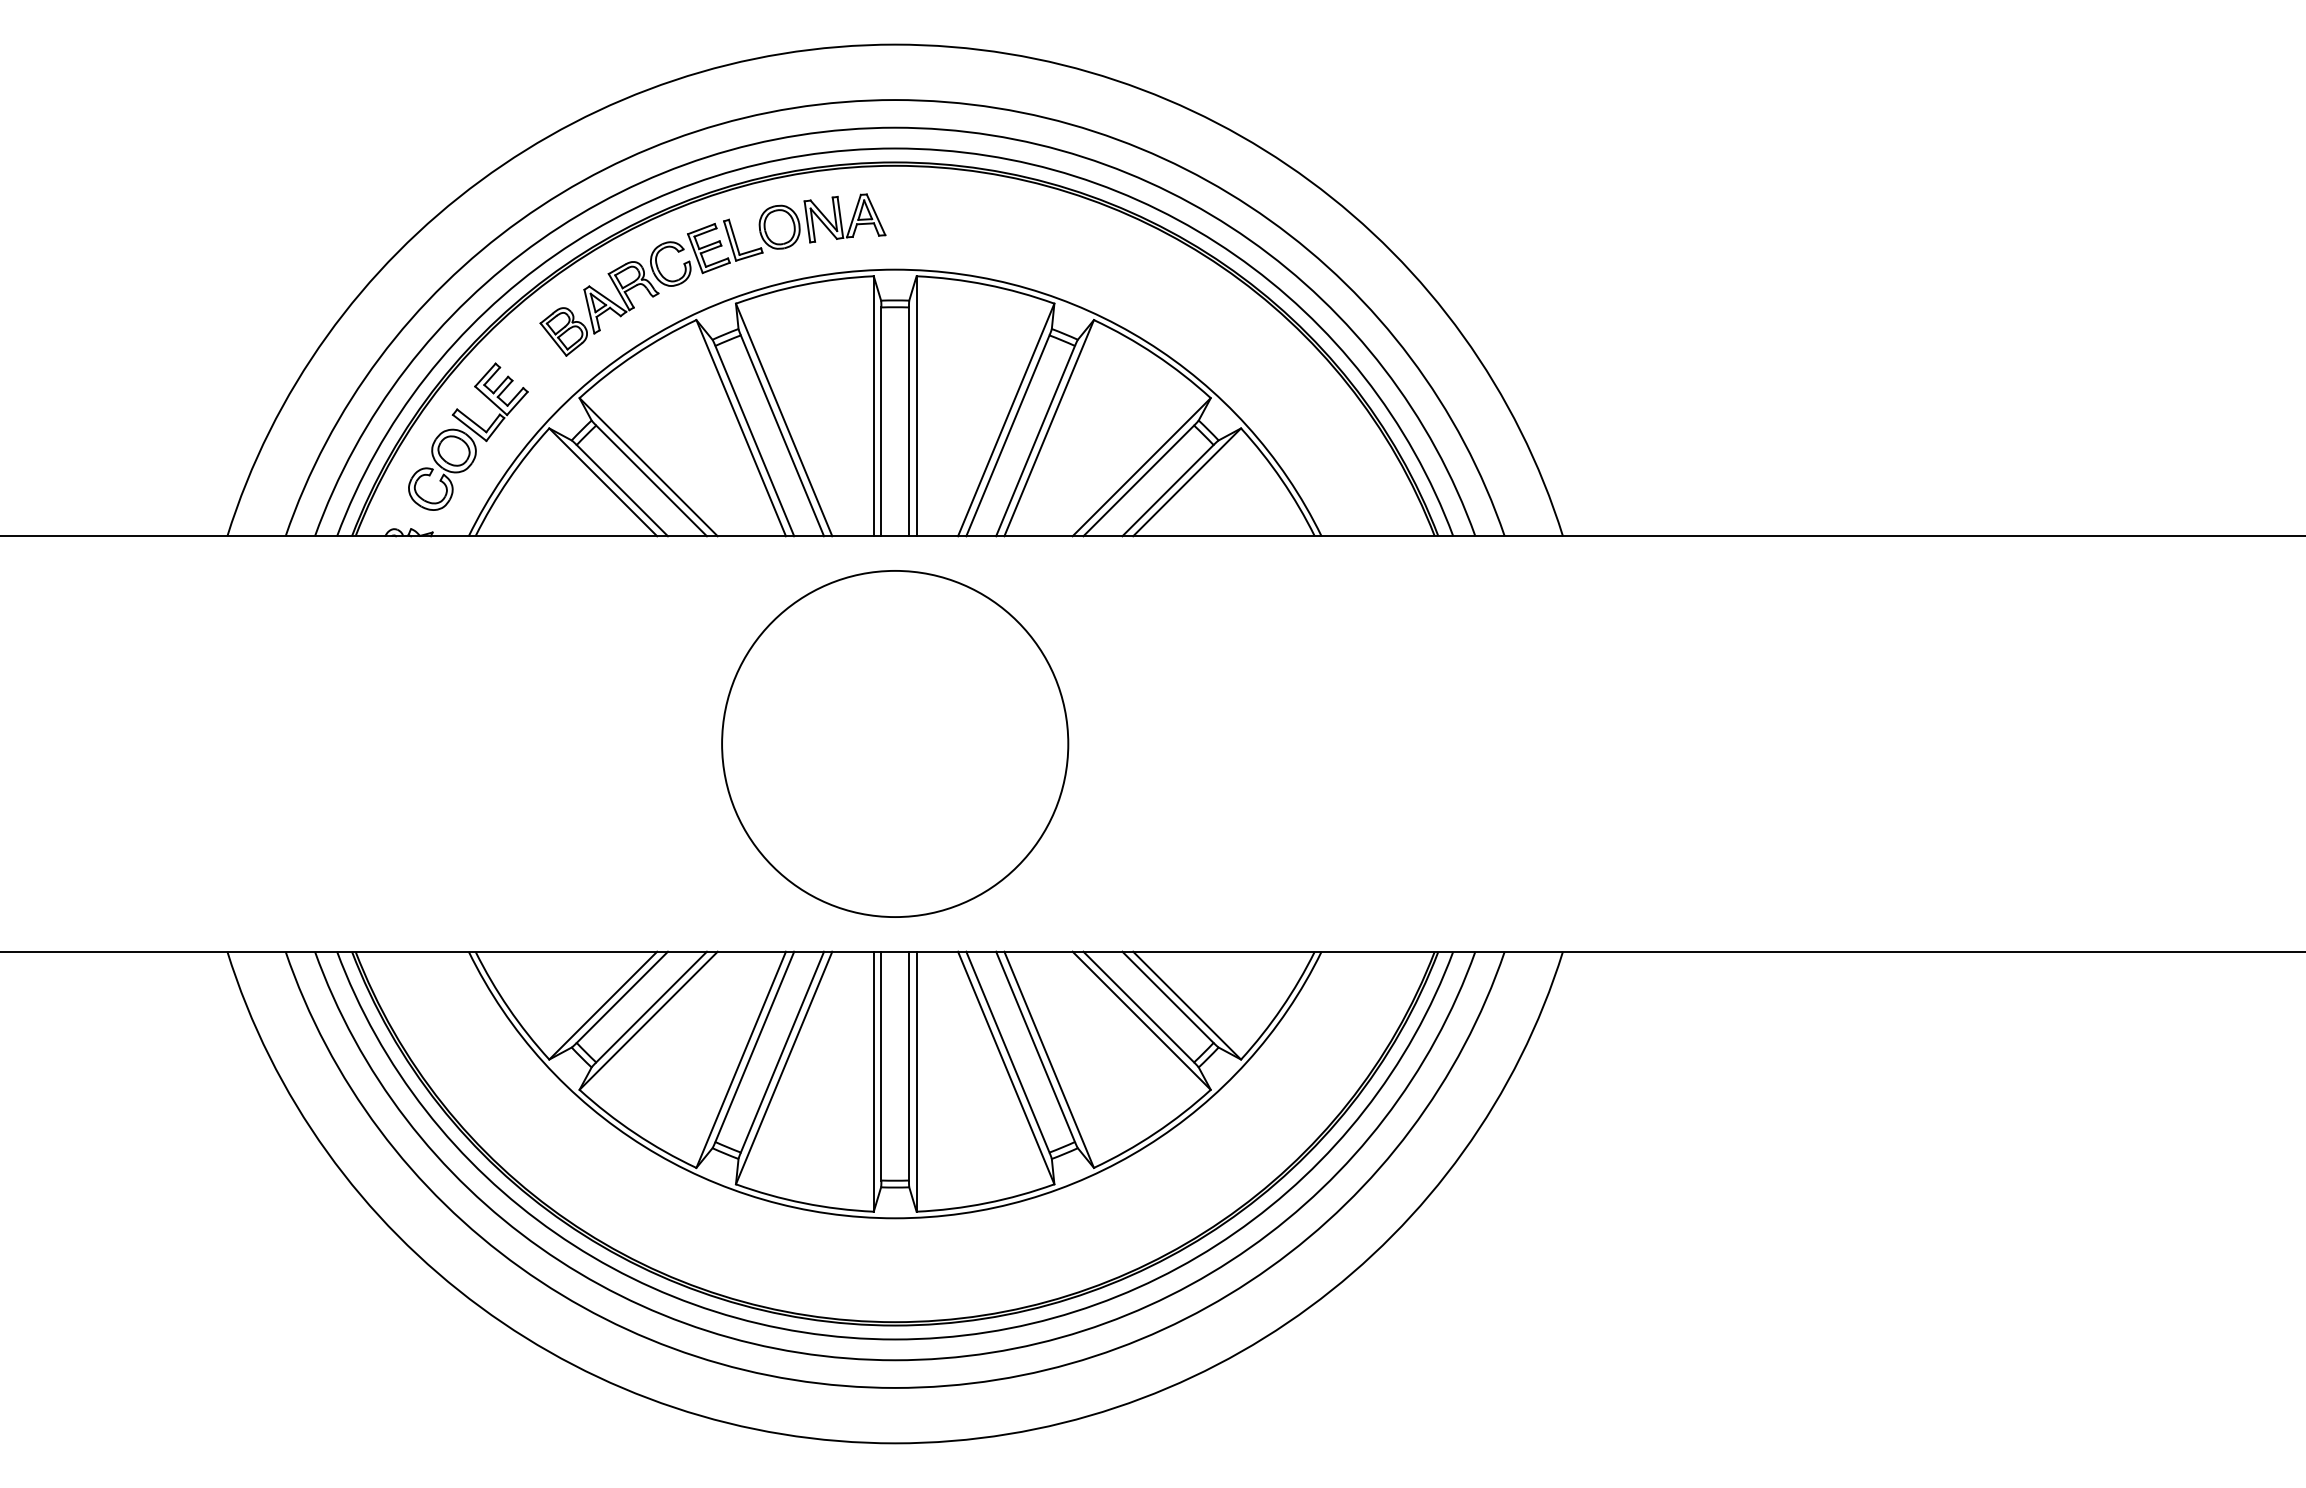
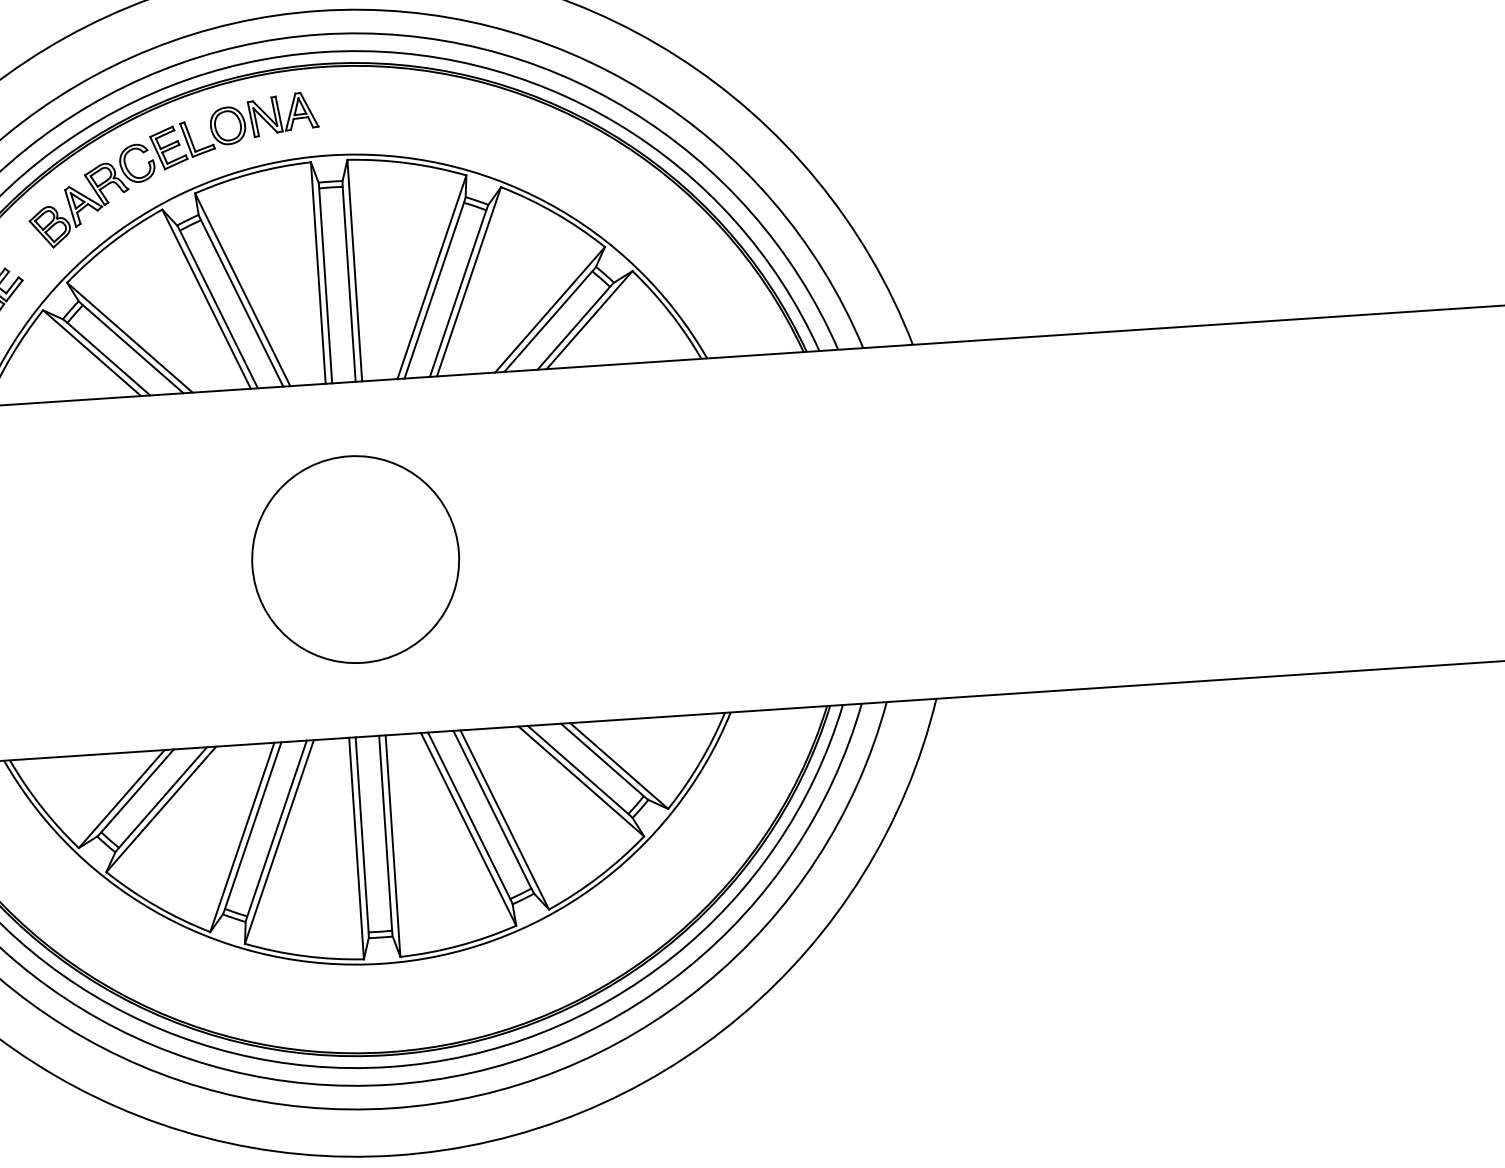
circle: (895, 743) -> (355, 559), size x0.7

